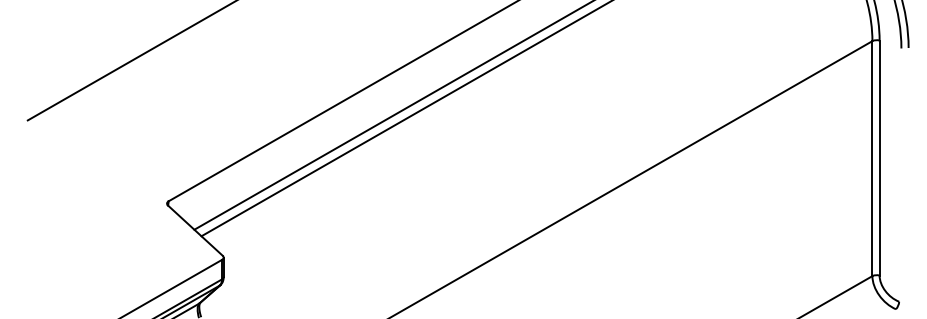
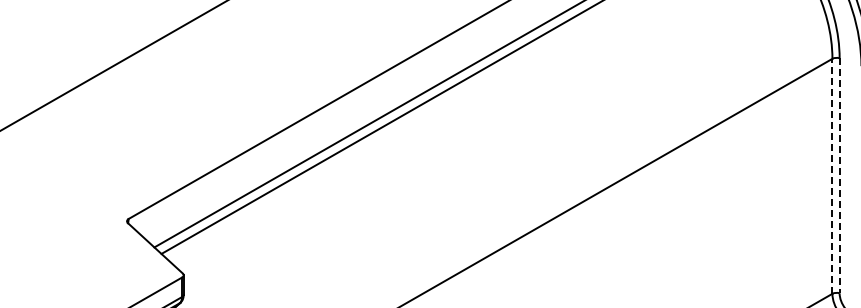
line: (872, 158) -> (832, 176), solid -> dashed
line: (879, 158) -> (839, 176), solid -> dashed

